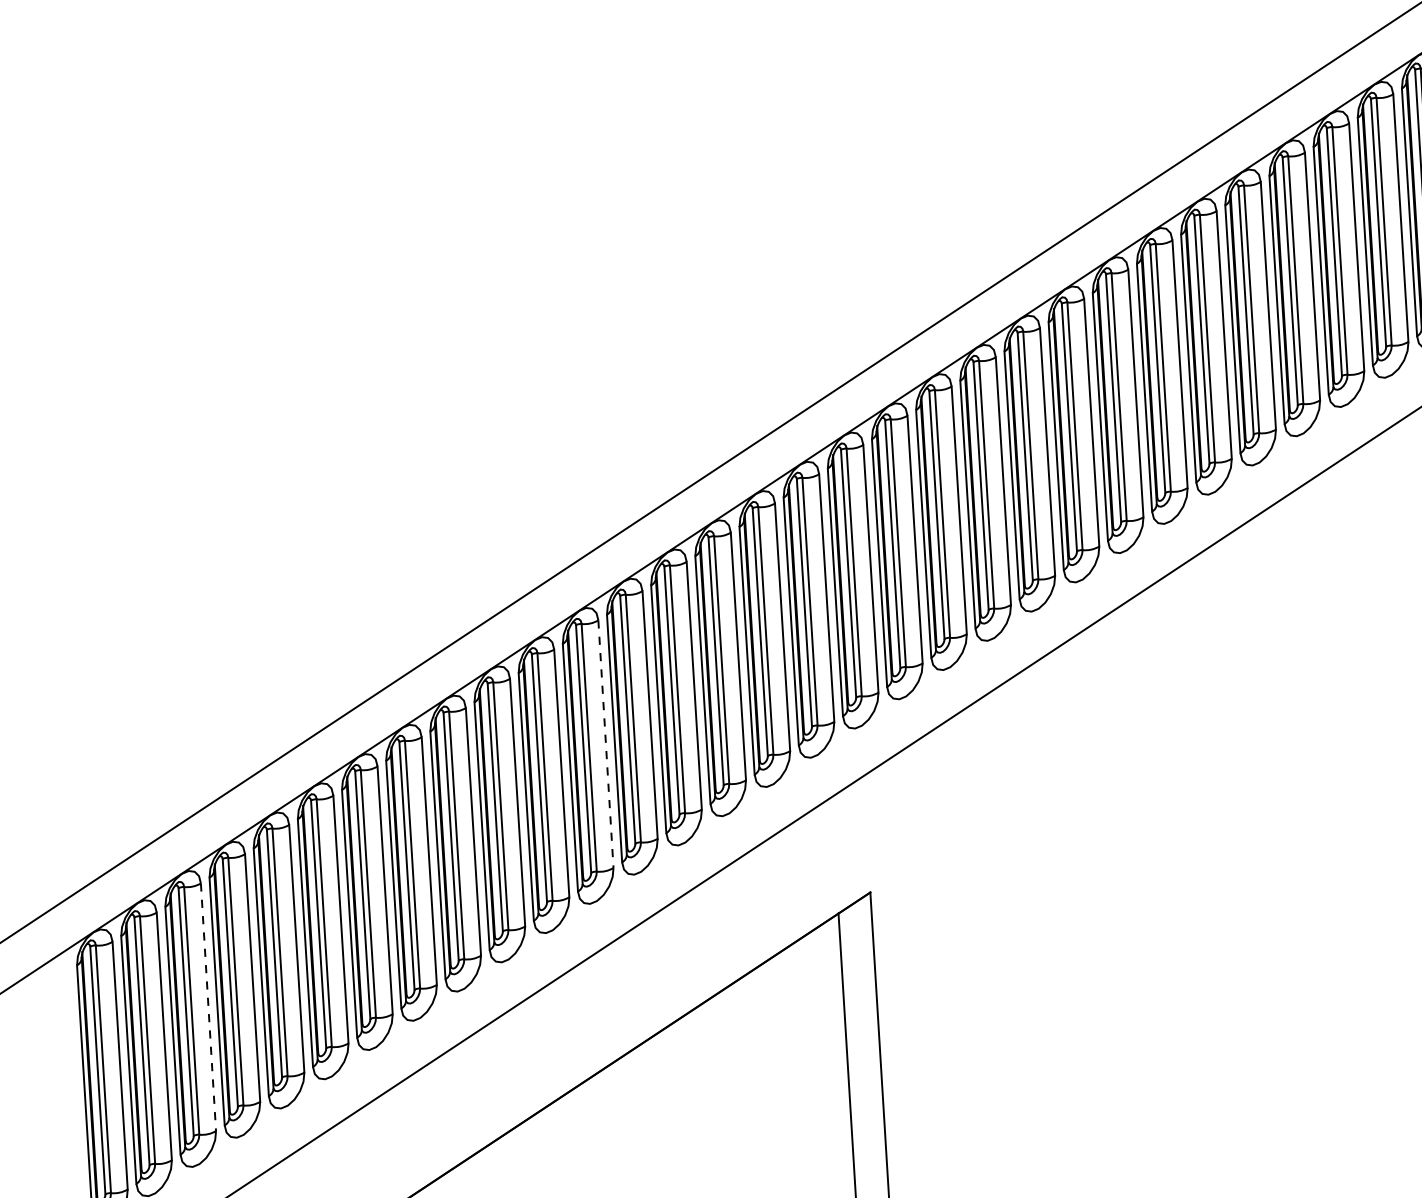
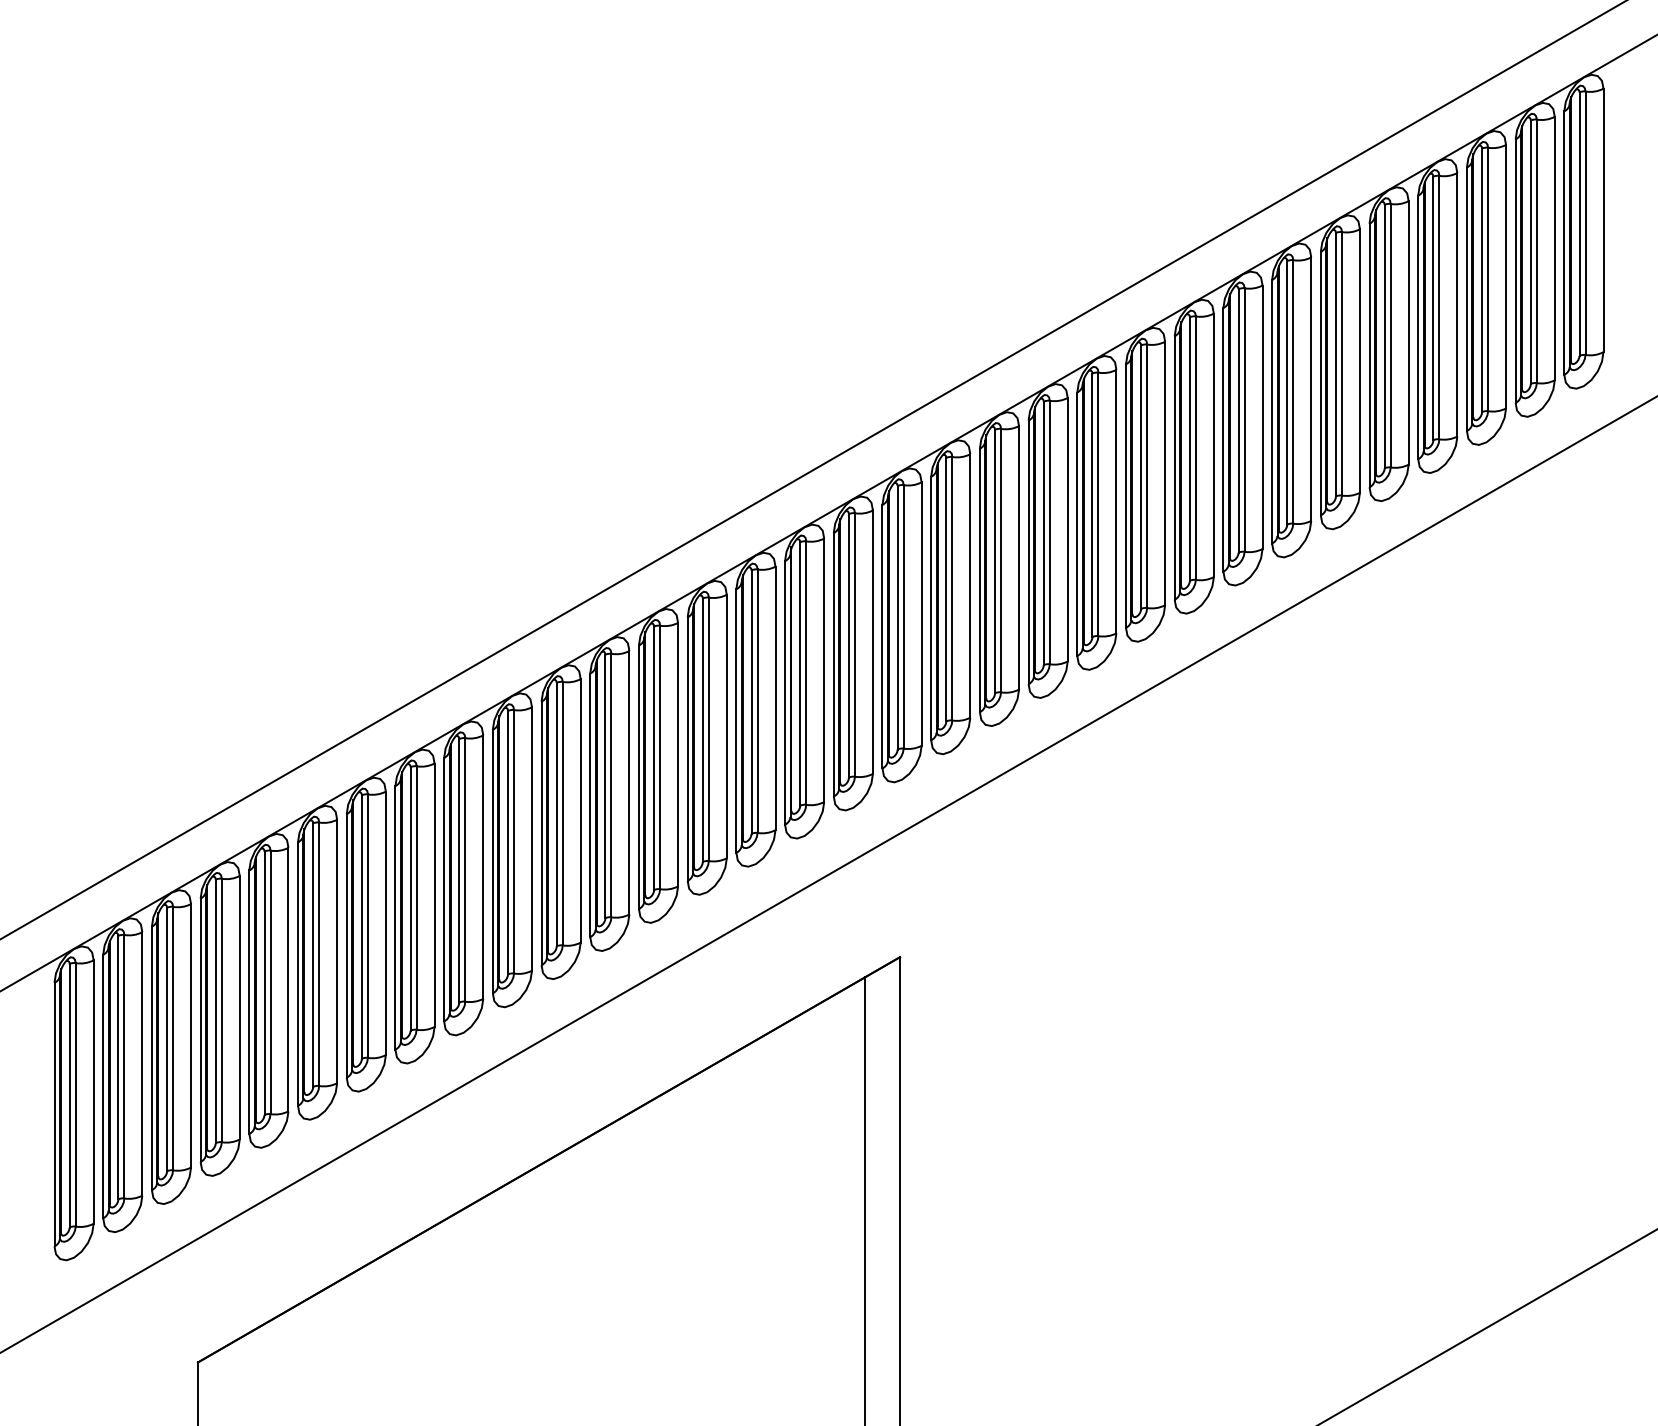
line: (606, 743) -> (629, 782), dashed -> solid
line: (208, 1006) -> (191, 1035), dashed -> solid

